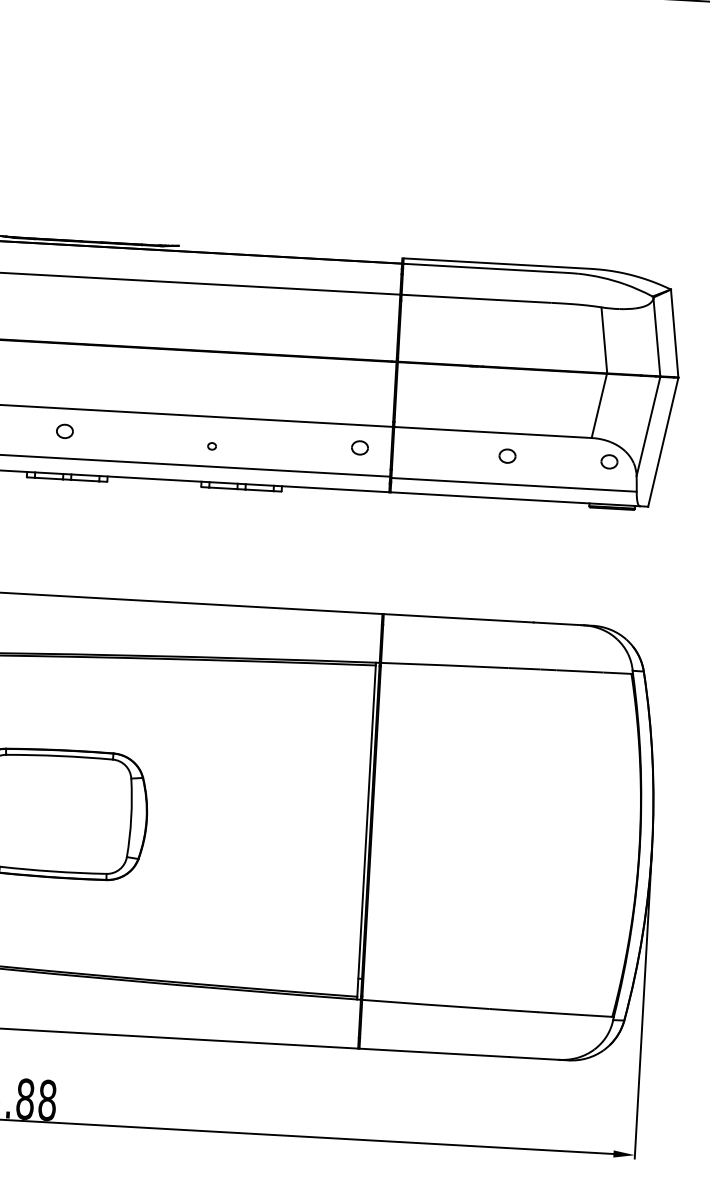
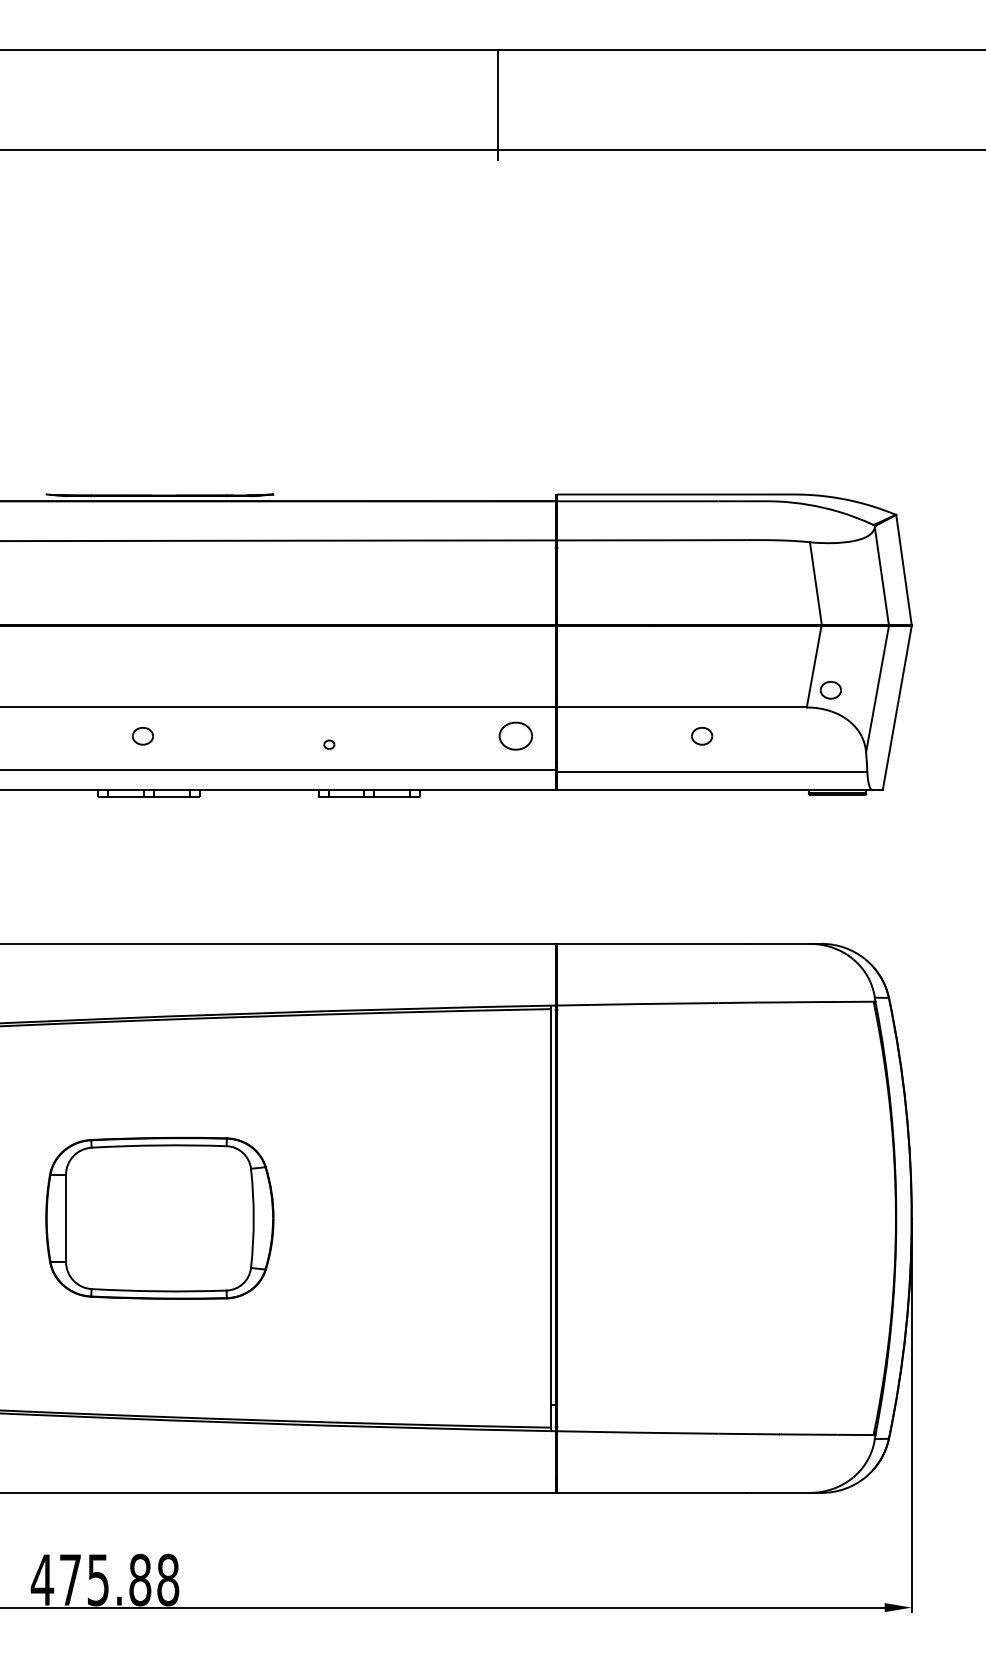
part: (359, 448) -> (515, 736), size x1.6
part: (609, 462) -> (830, 690), moved

